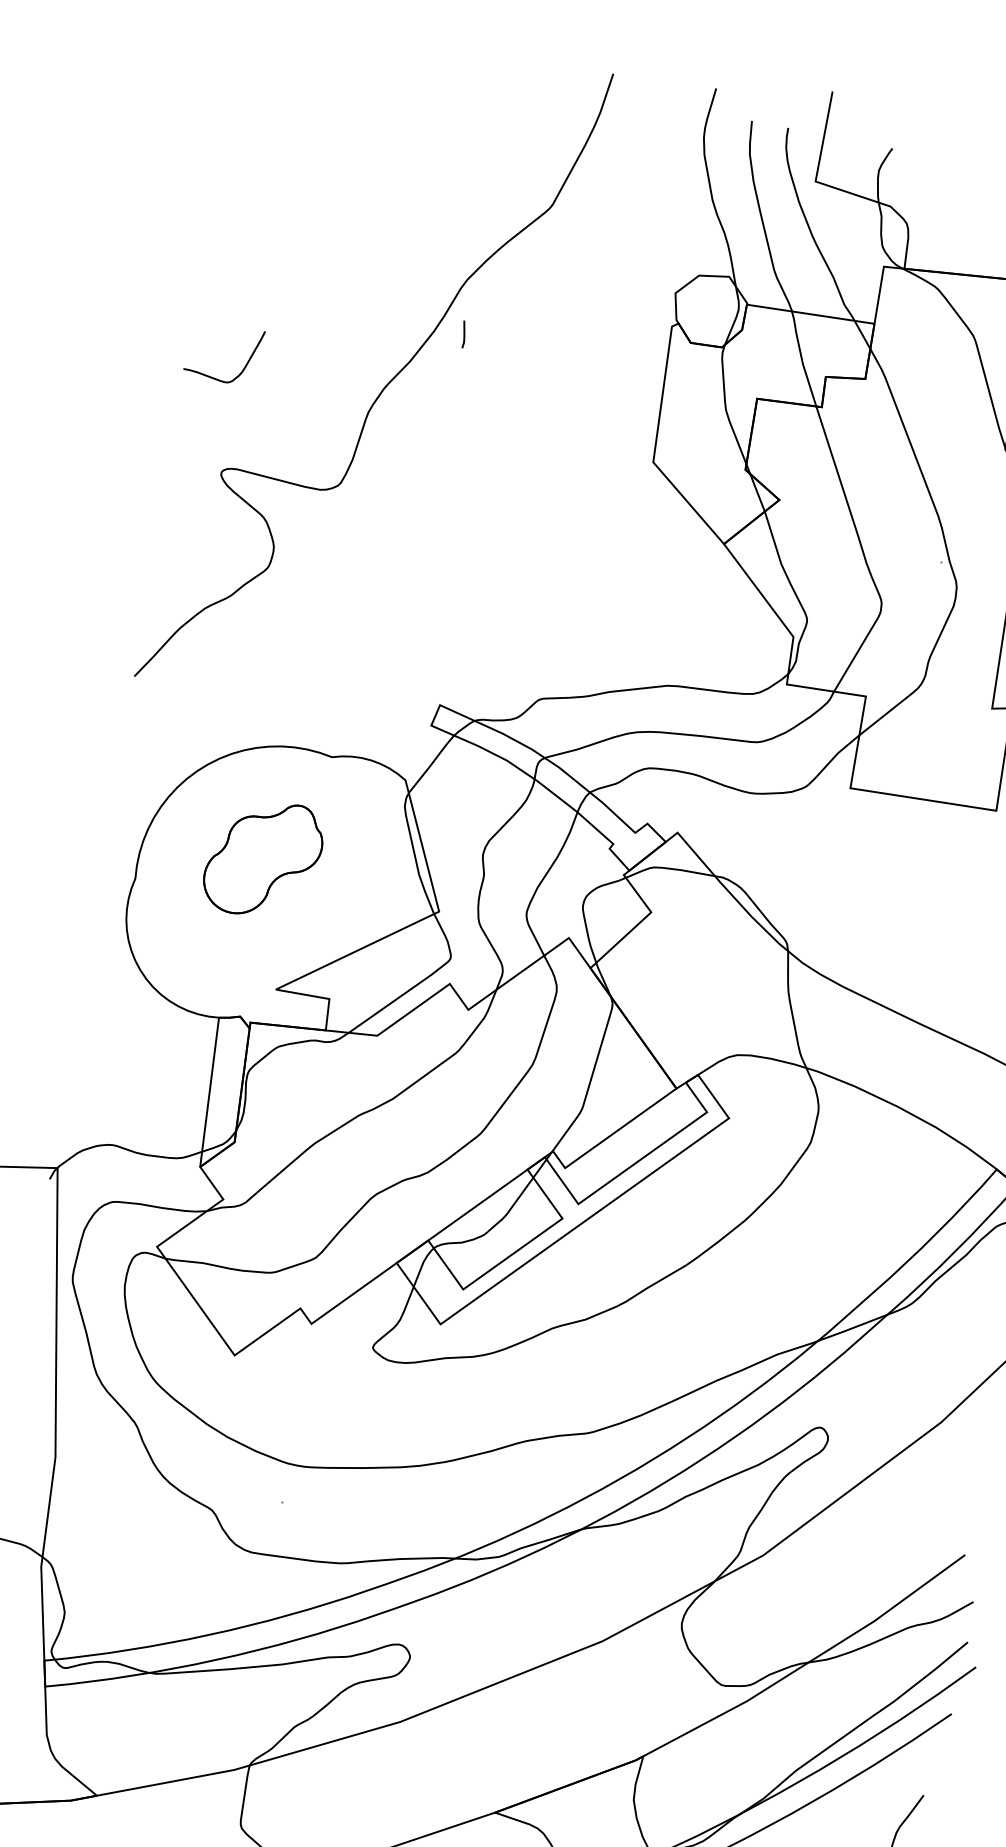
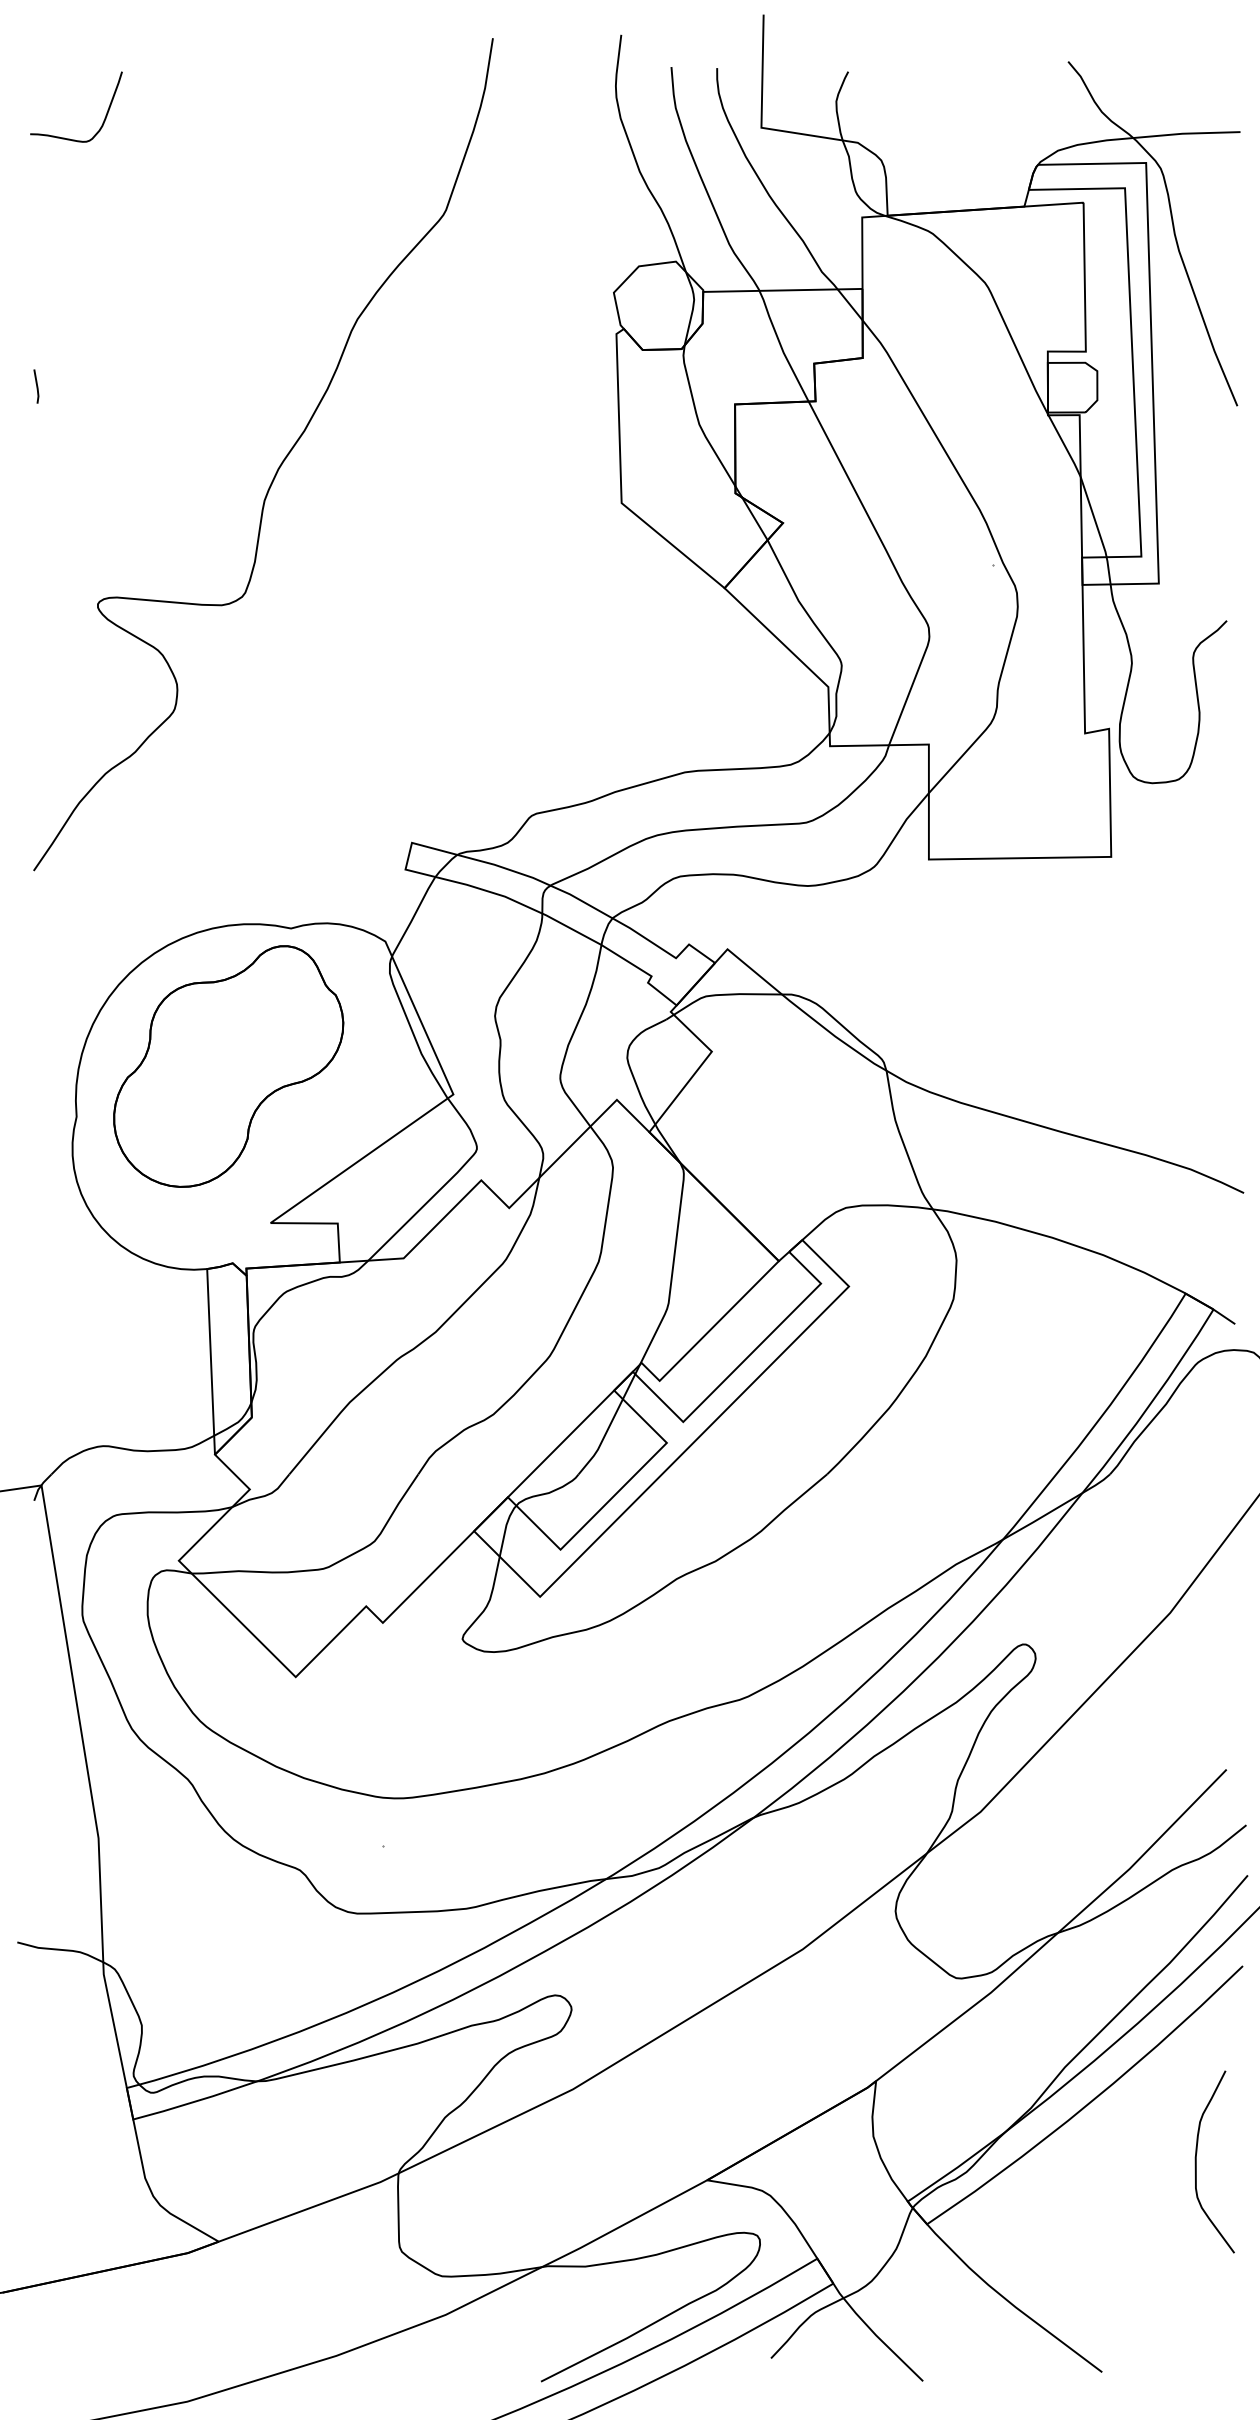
line: (463, 334) -> (36, 386), moved
curve: (245, 365) -> (104, 117), moved
part: (263, 858) -> (228, 1066), size x1.67

